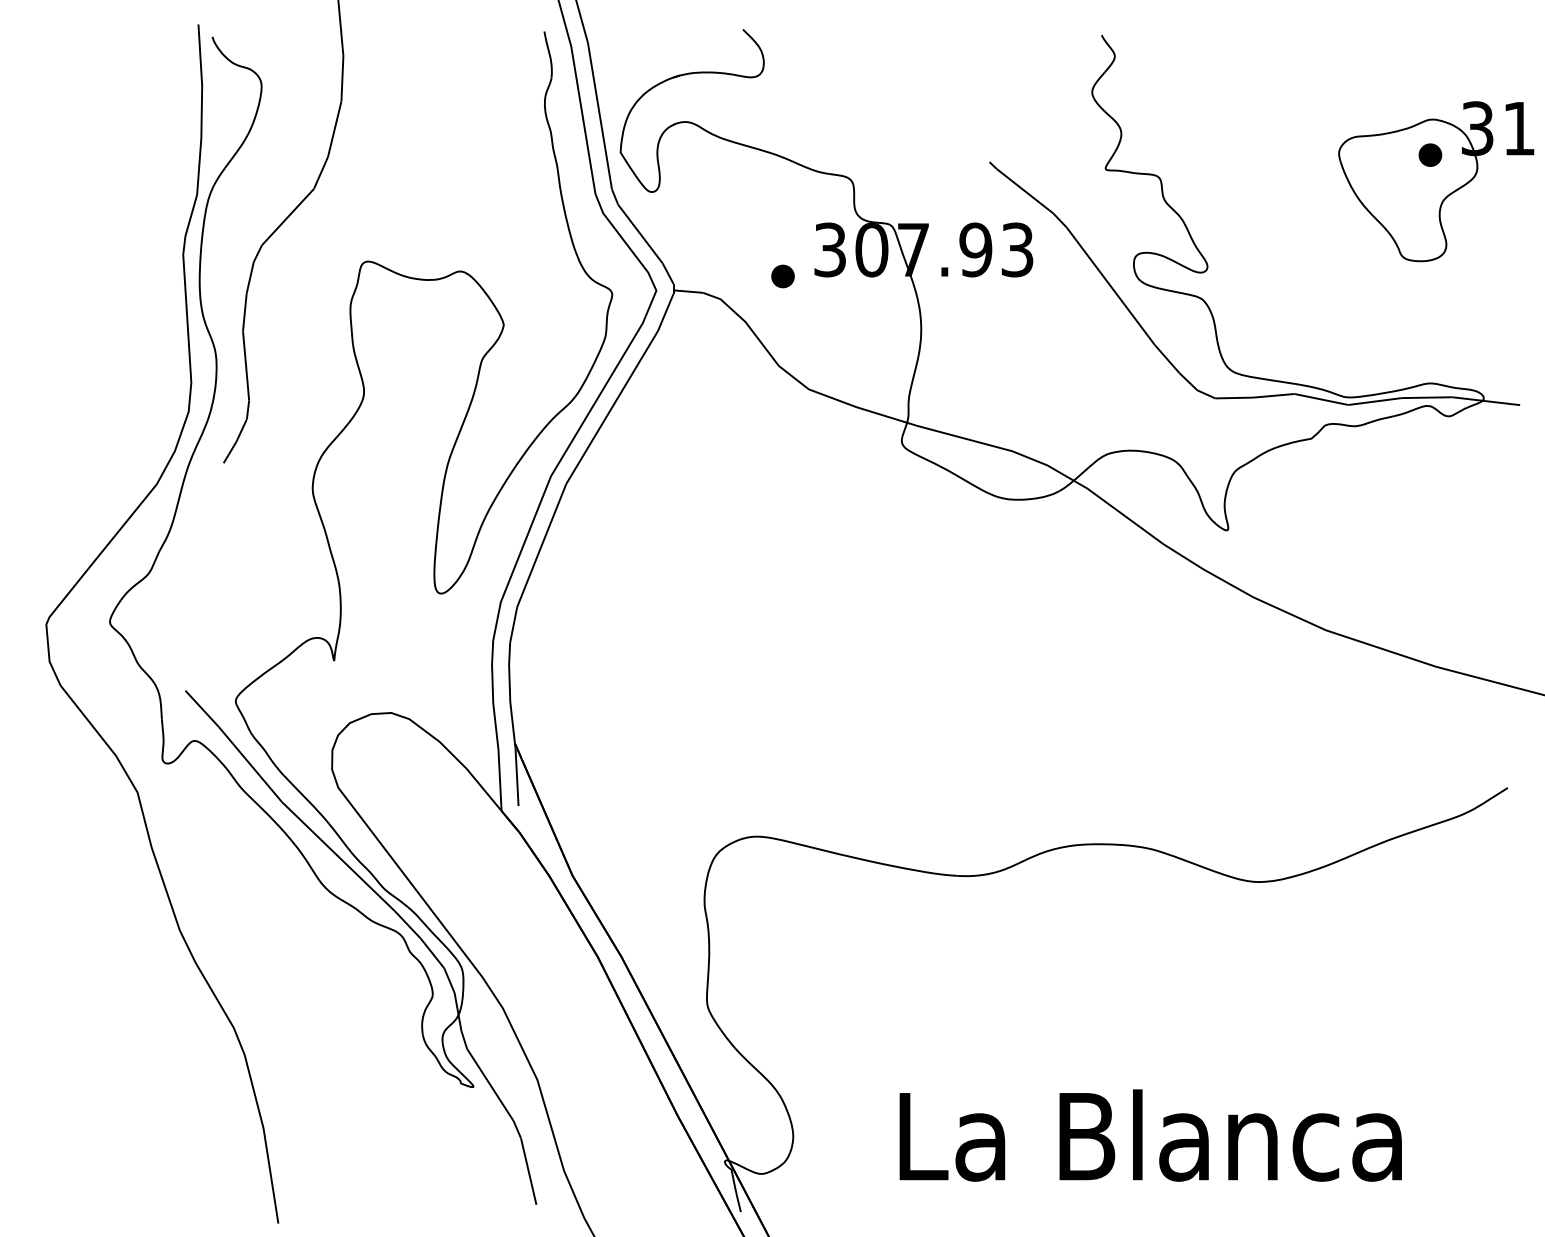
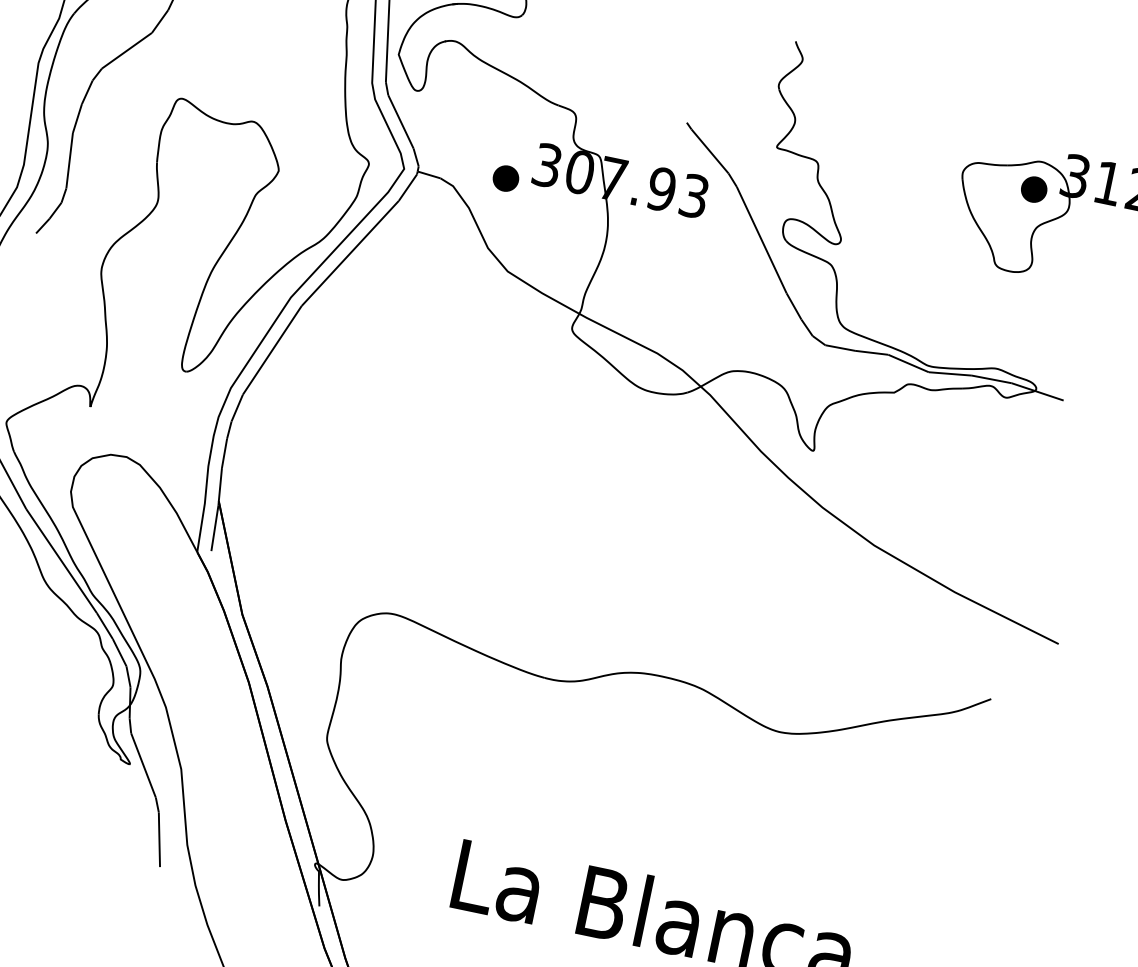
part: (1430, 154) -> (1034, 189), size x1.4
part: (782, 276) -> (505, 178), size x1.4

